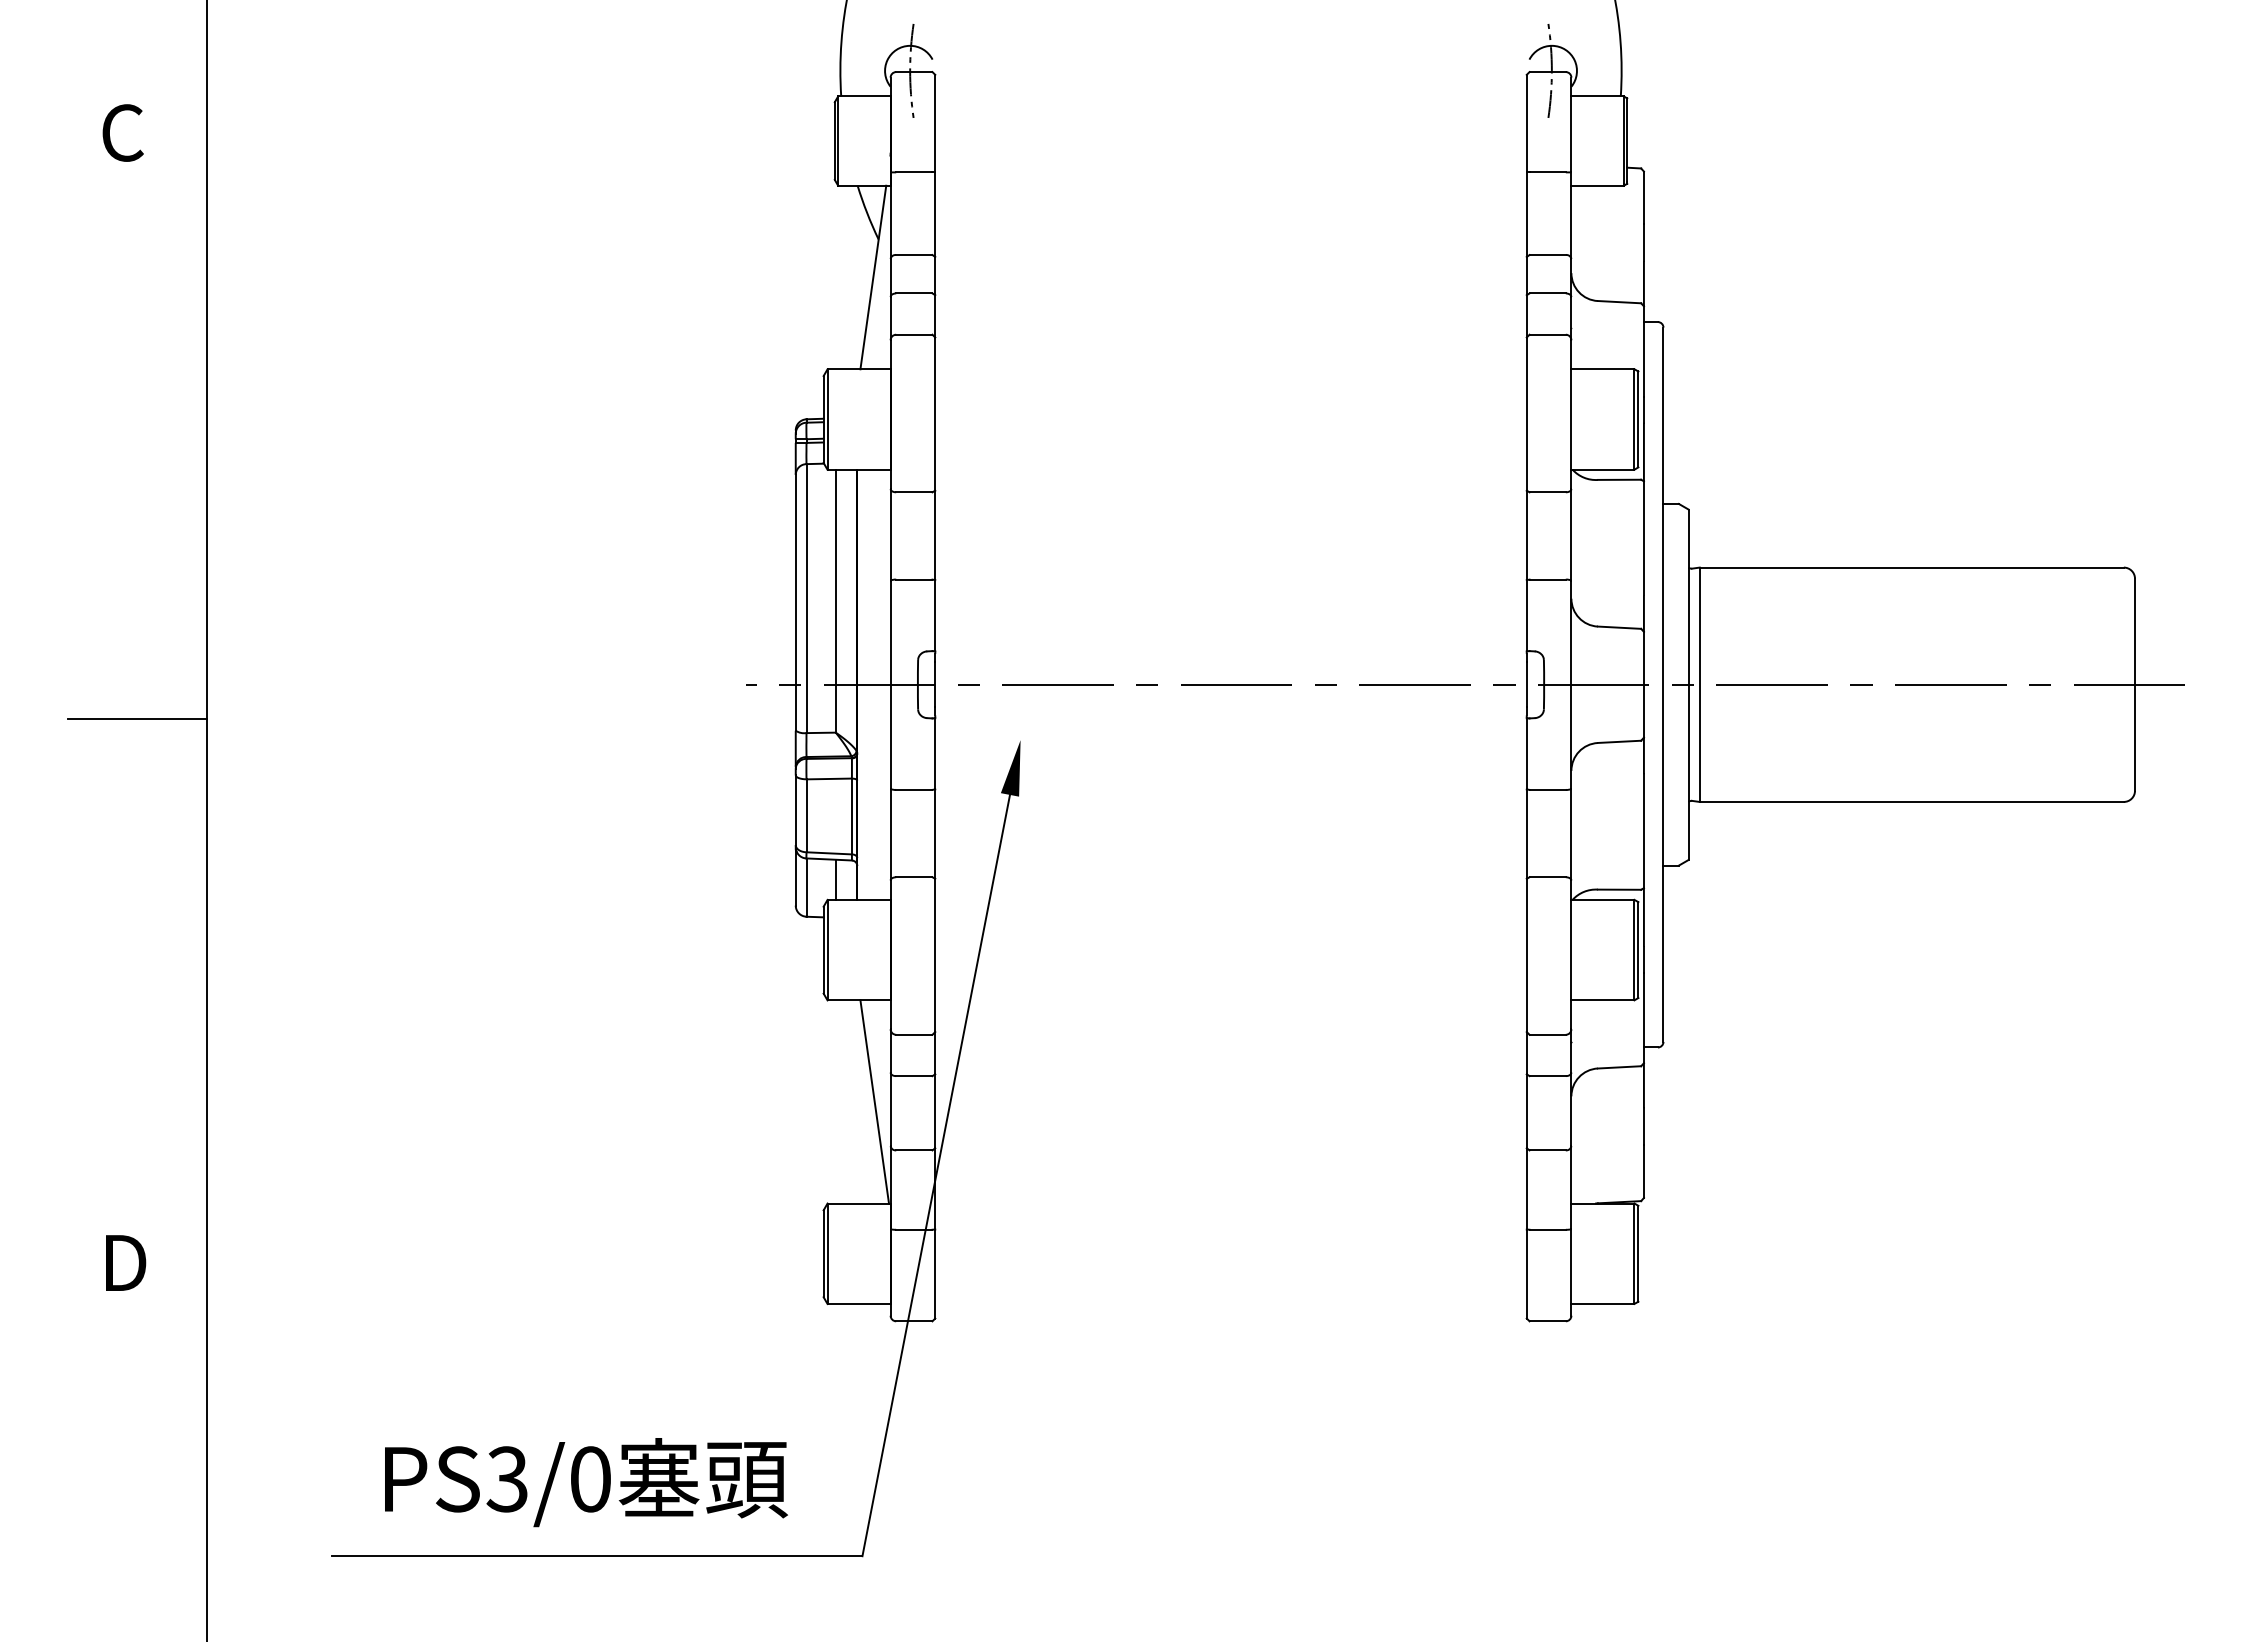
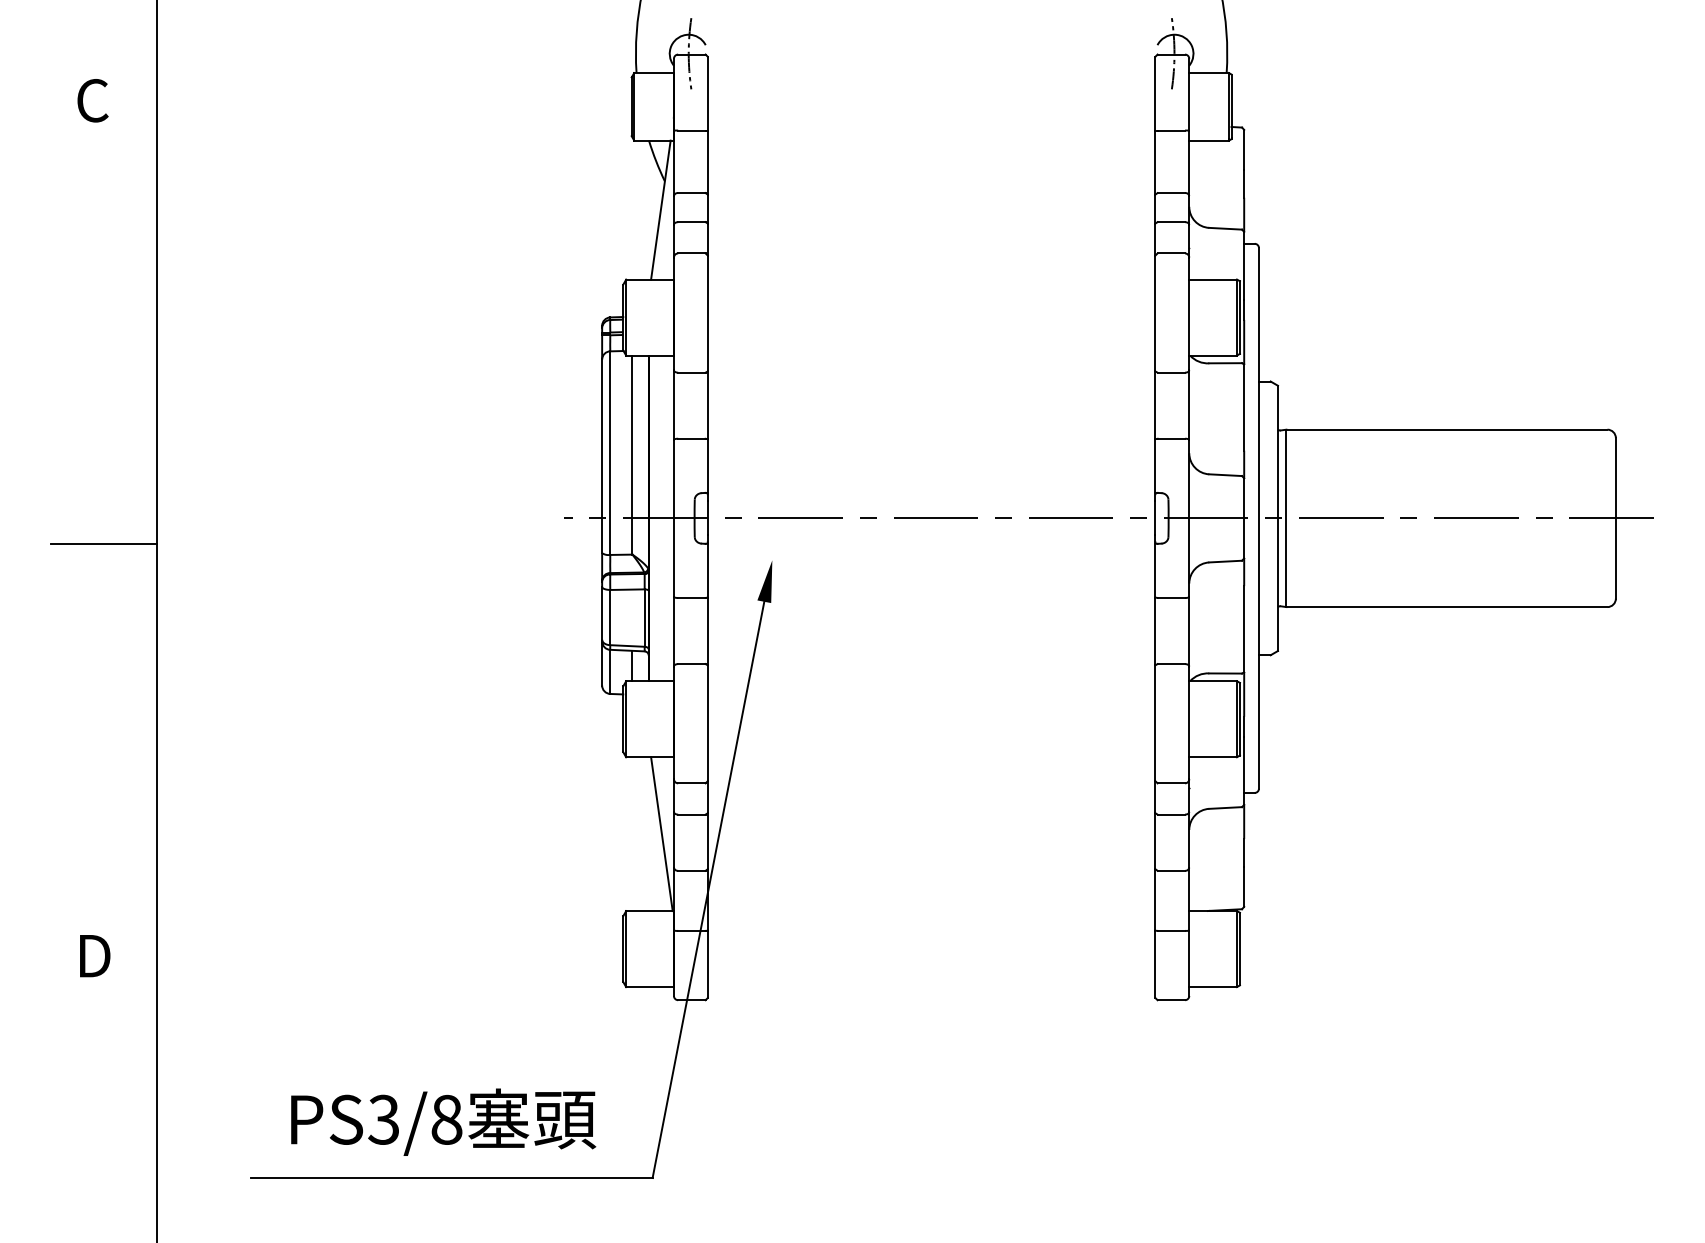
text: (590, 1478) -> (446, 1119), PS3/0 -> PS3/8

